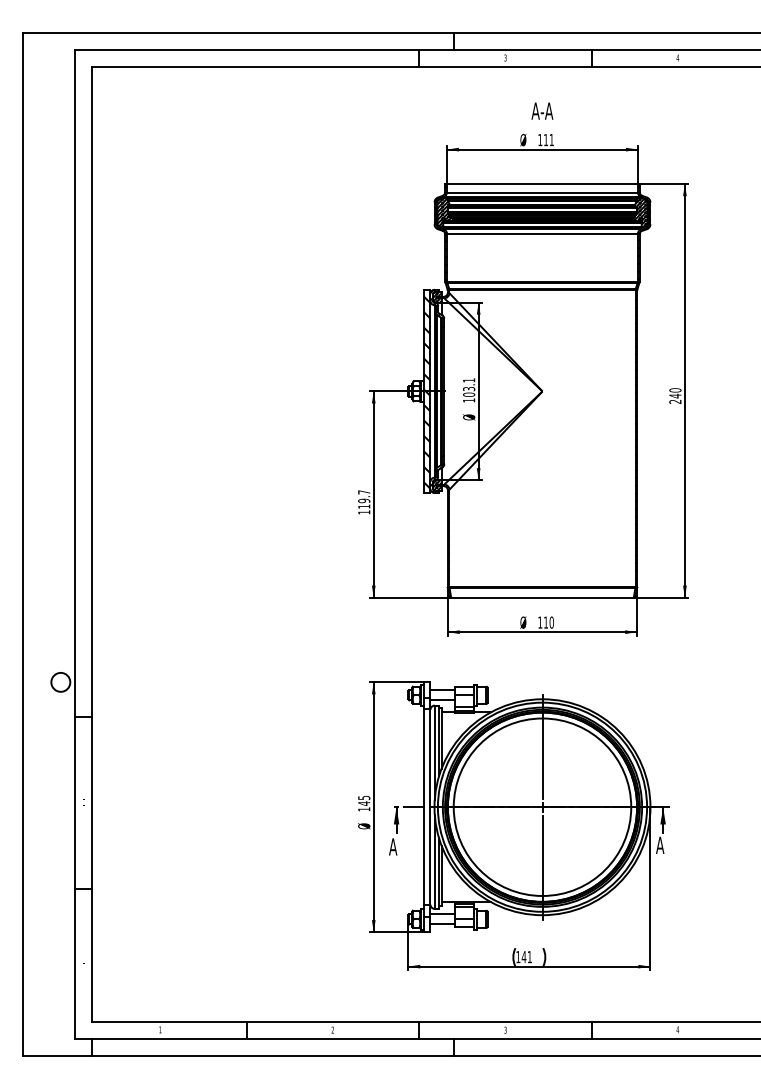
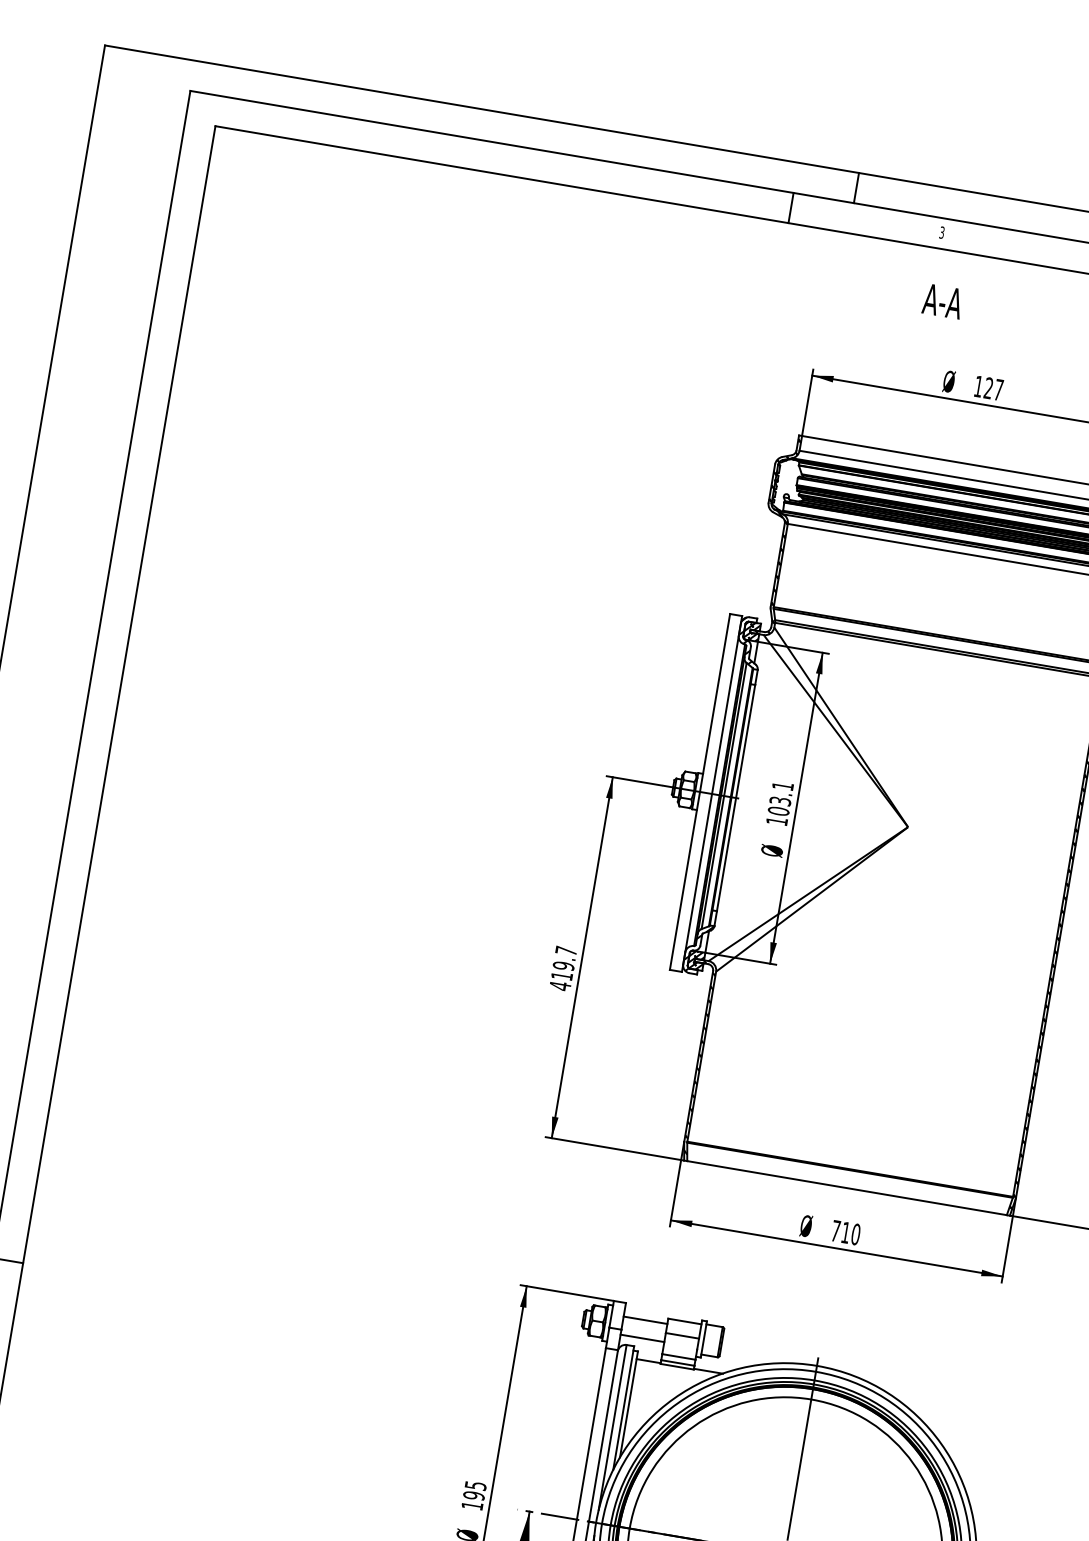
text: (542, 110) -> (943, 300), moved
text: (548, 139) -> (993, 388), 111 -> 127
hatch: (444, 212) -> (789, 484), removed
hatch: (426, 392) -> (704, 794), removed
text: (364, 512) -> (560, 986), 119.7 -> 419.7
text: (540, 622) -> (836, 1230), 110 -> 710
text: (364, 803) -> (474, 1495), 145 -> 195

